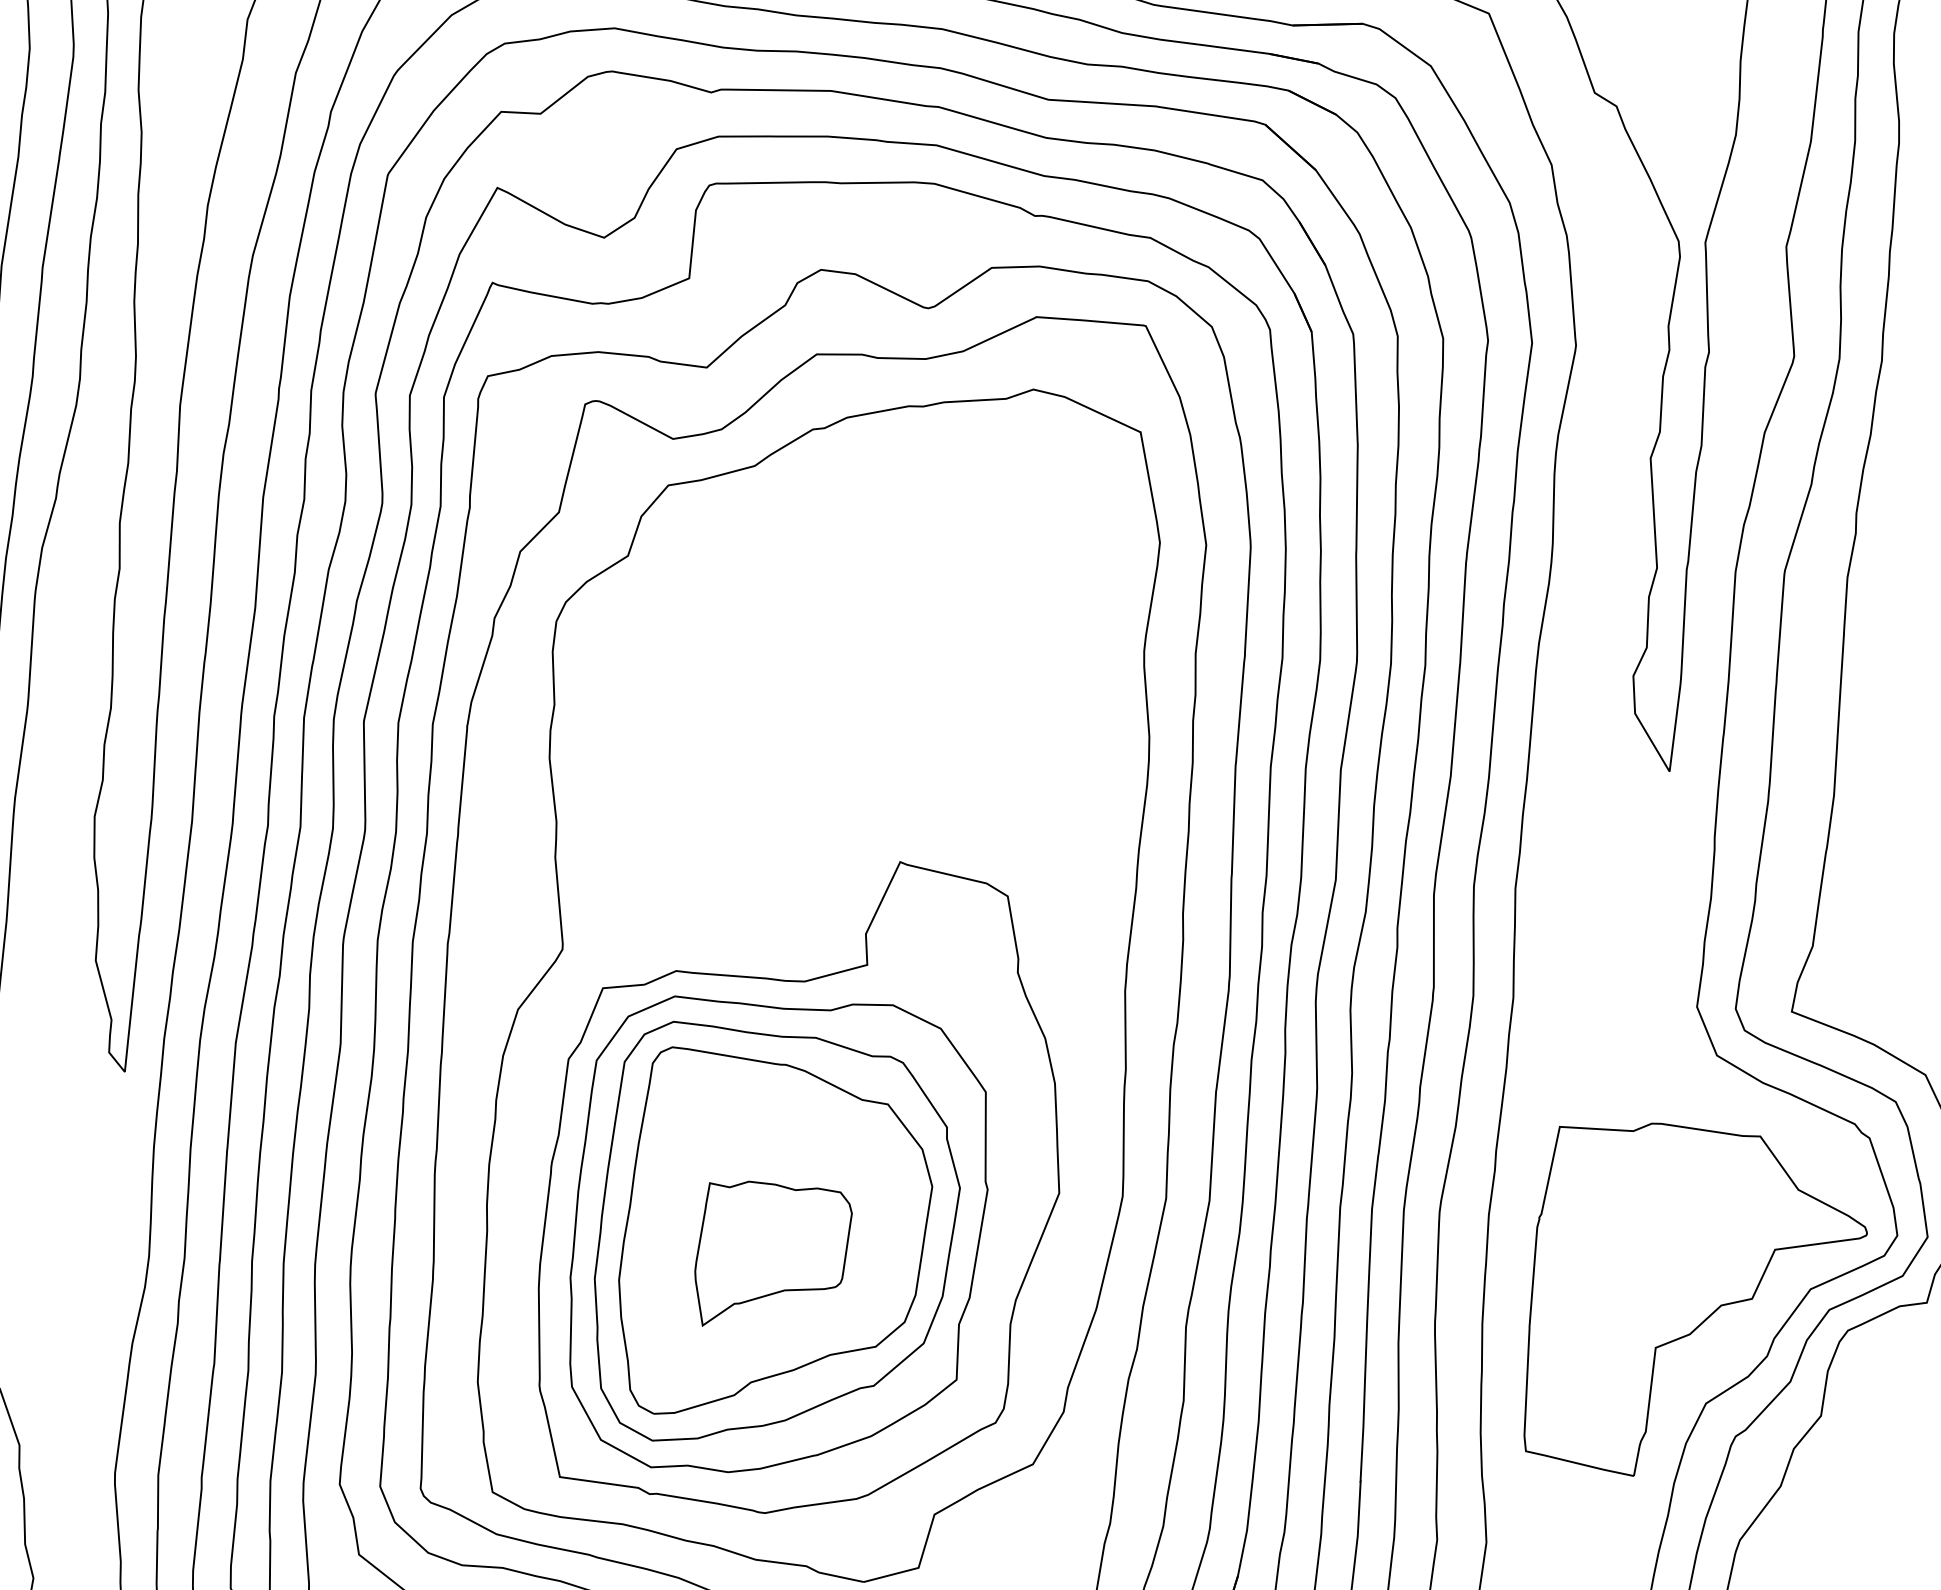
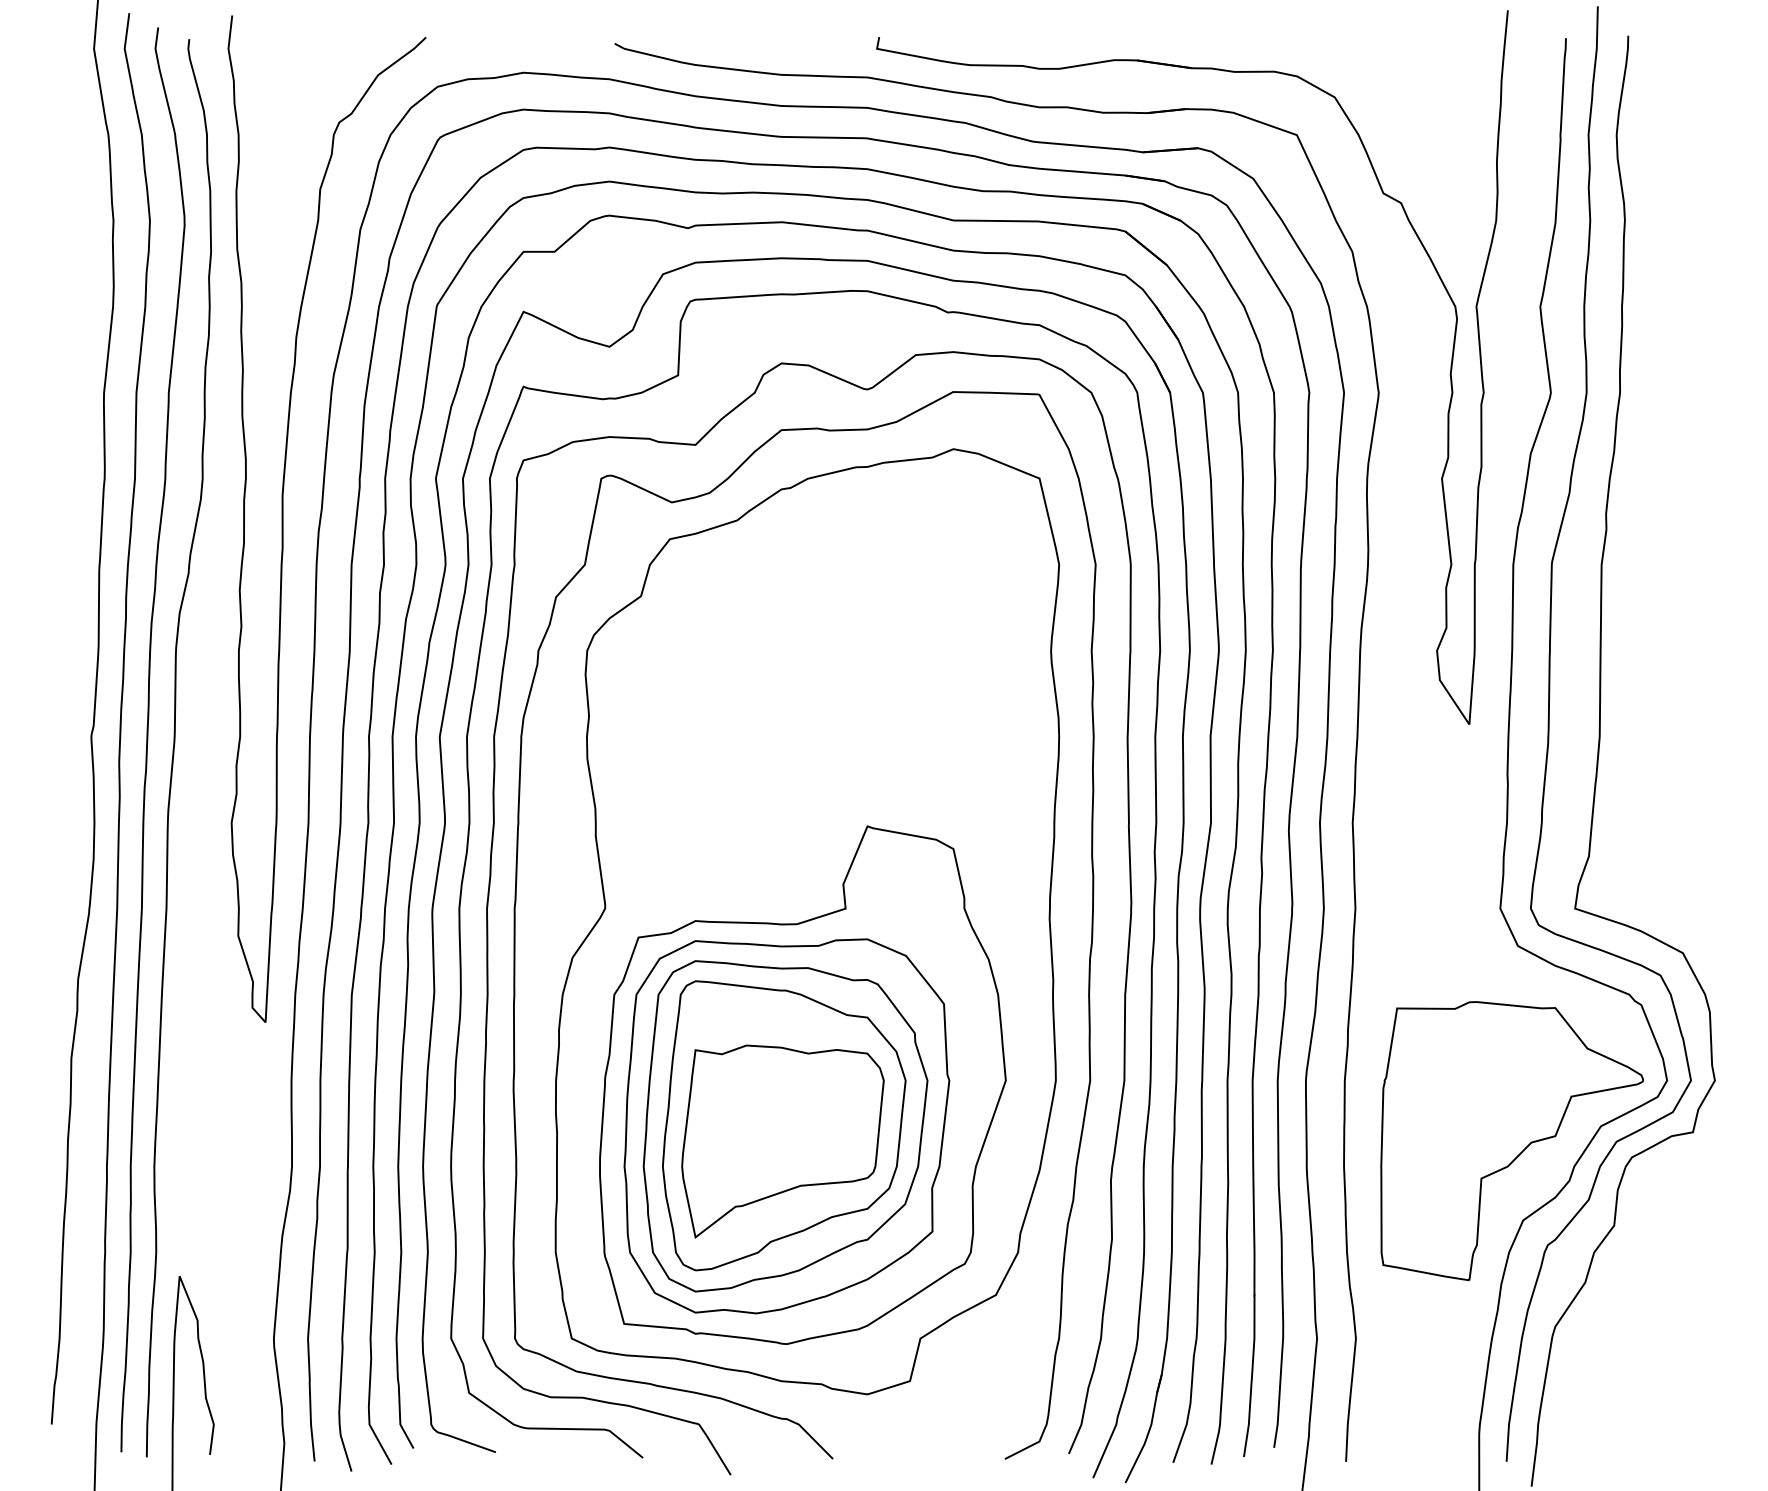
part: (772, 1255) -> (782, 1141), size x1.67

